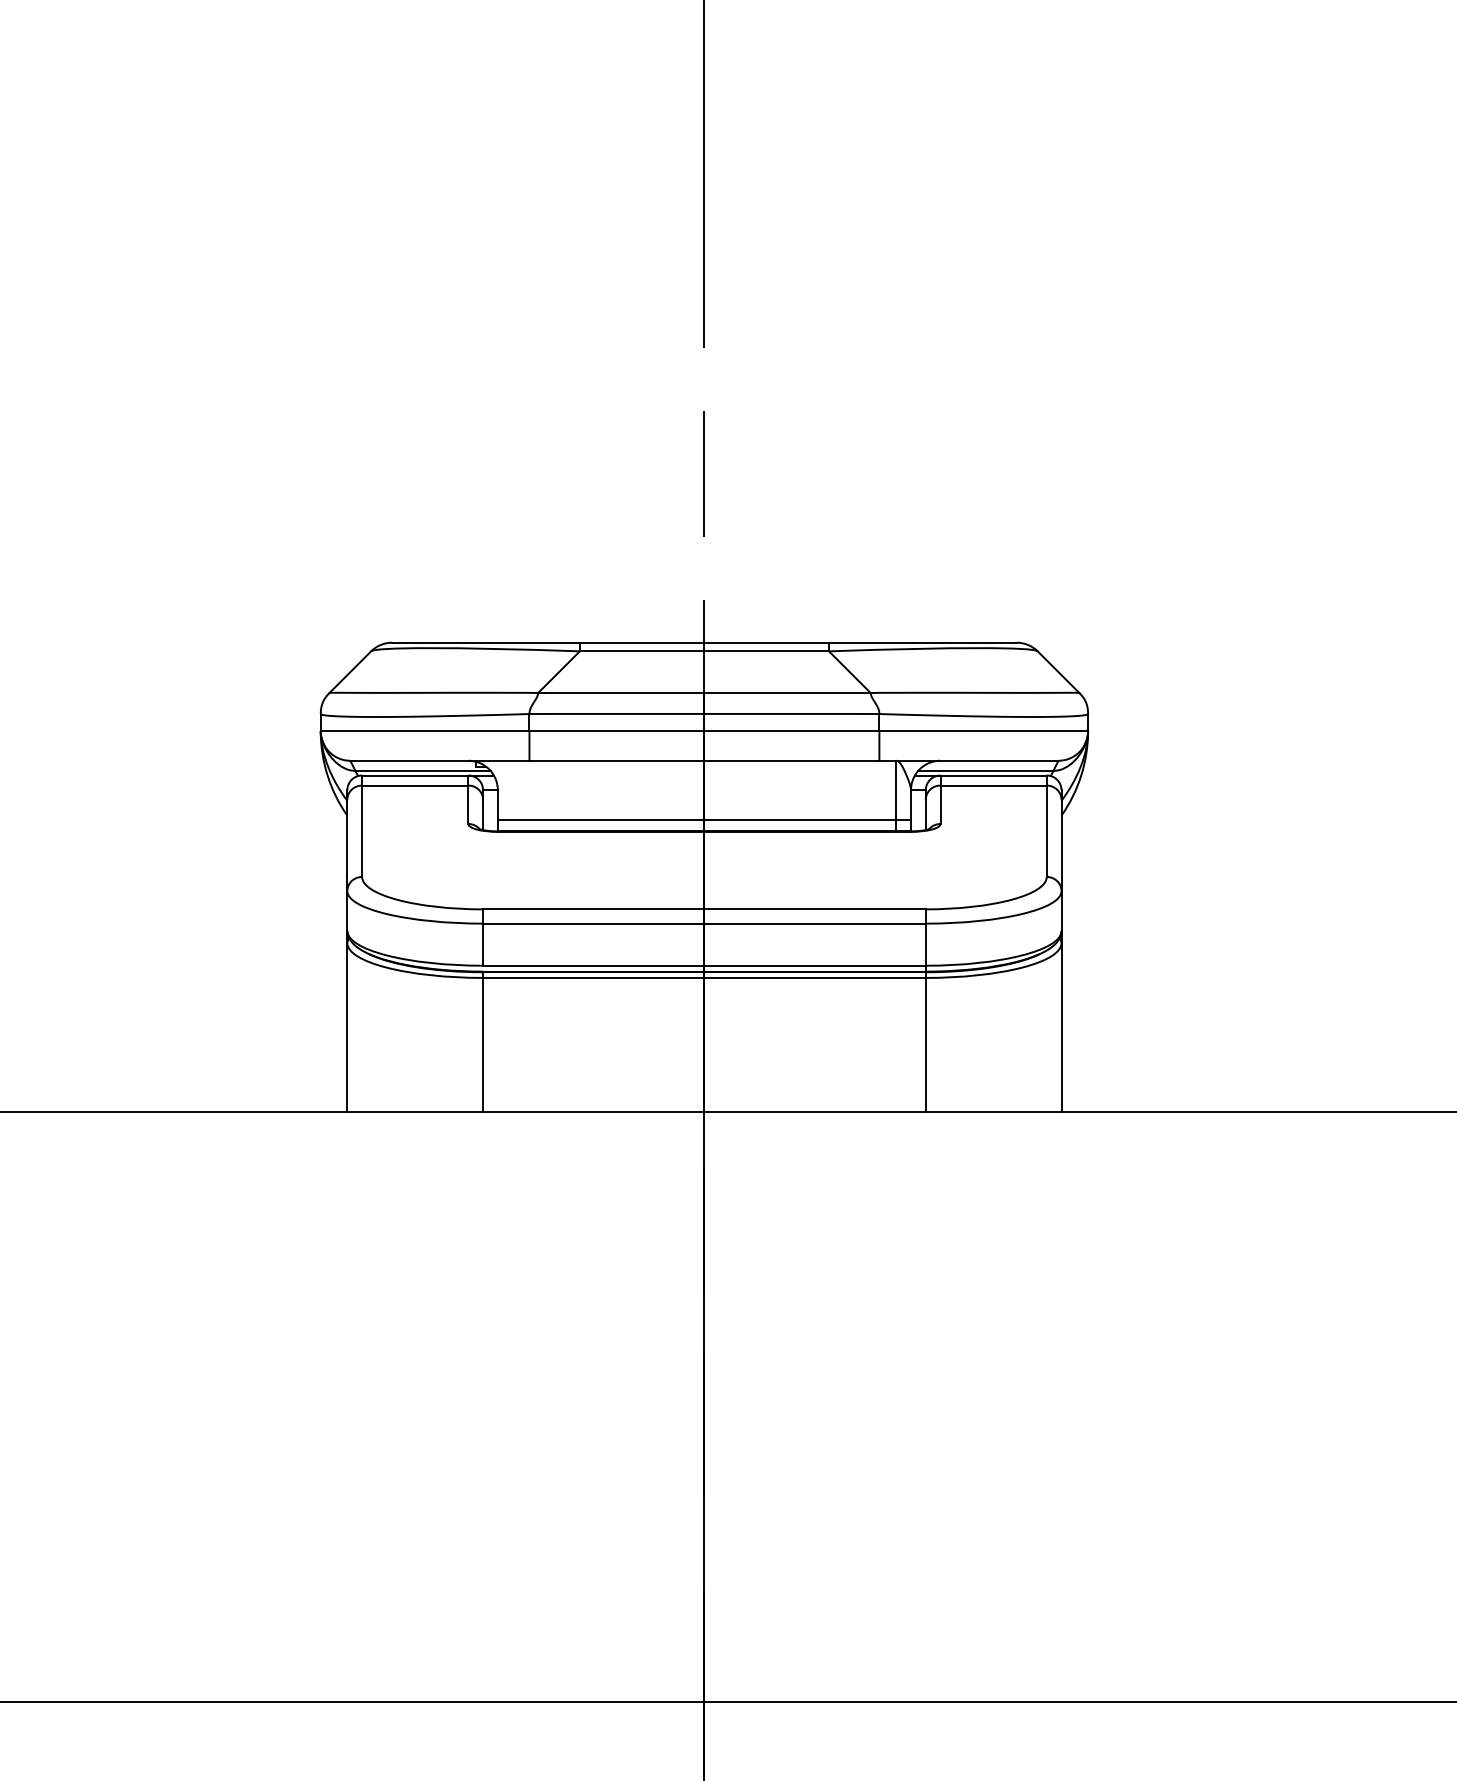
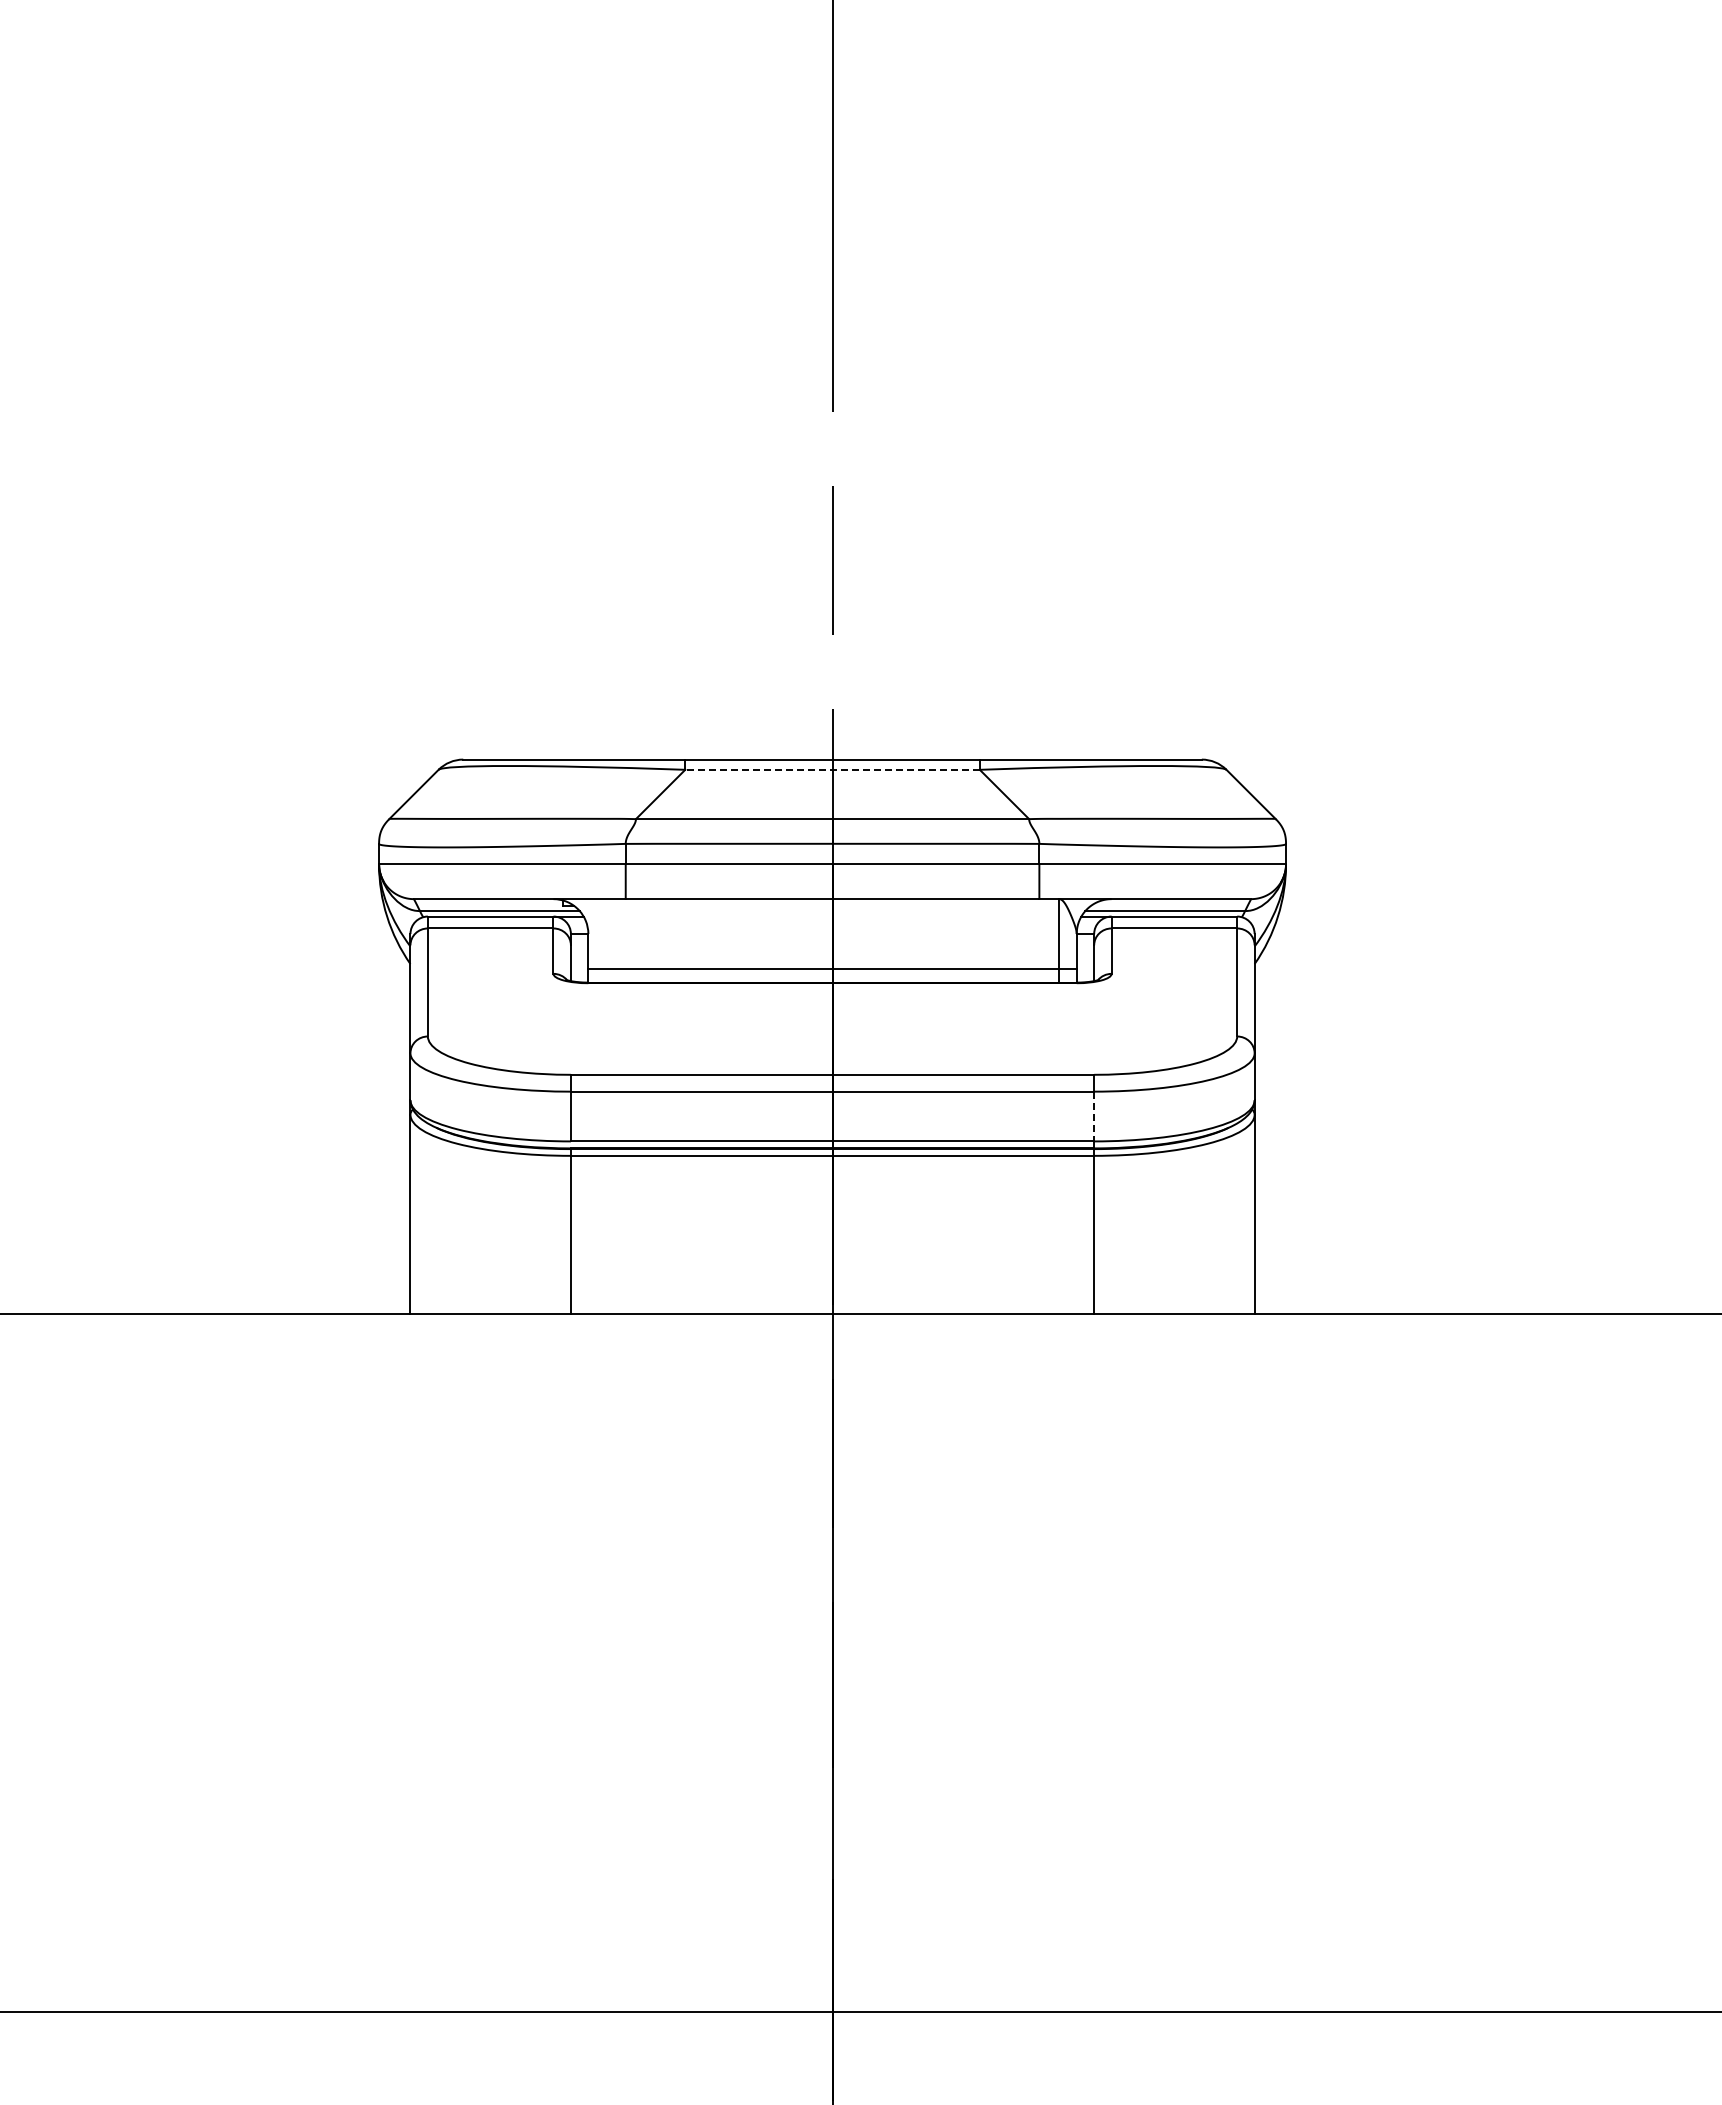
line: (704, 651) -> (832, 769), solid -> dashed
line: (926, 944) -> (1094, 1116), solid -> dashed

